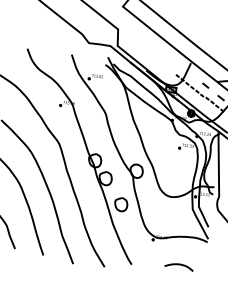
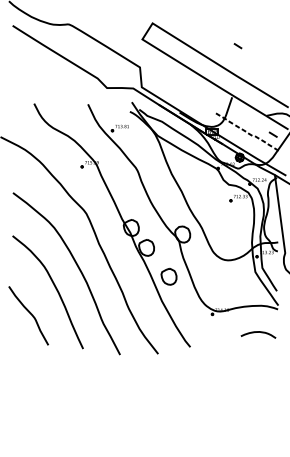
line: (205, 85) -> (237, 46), moved
curve: (179, 264) -> (258, 332), moved

